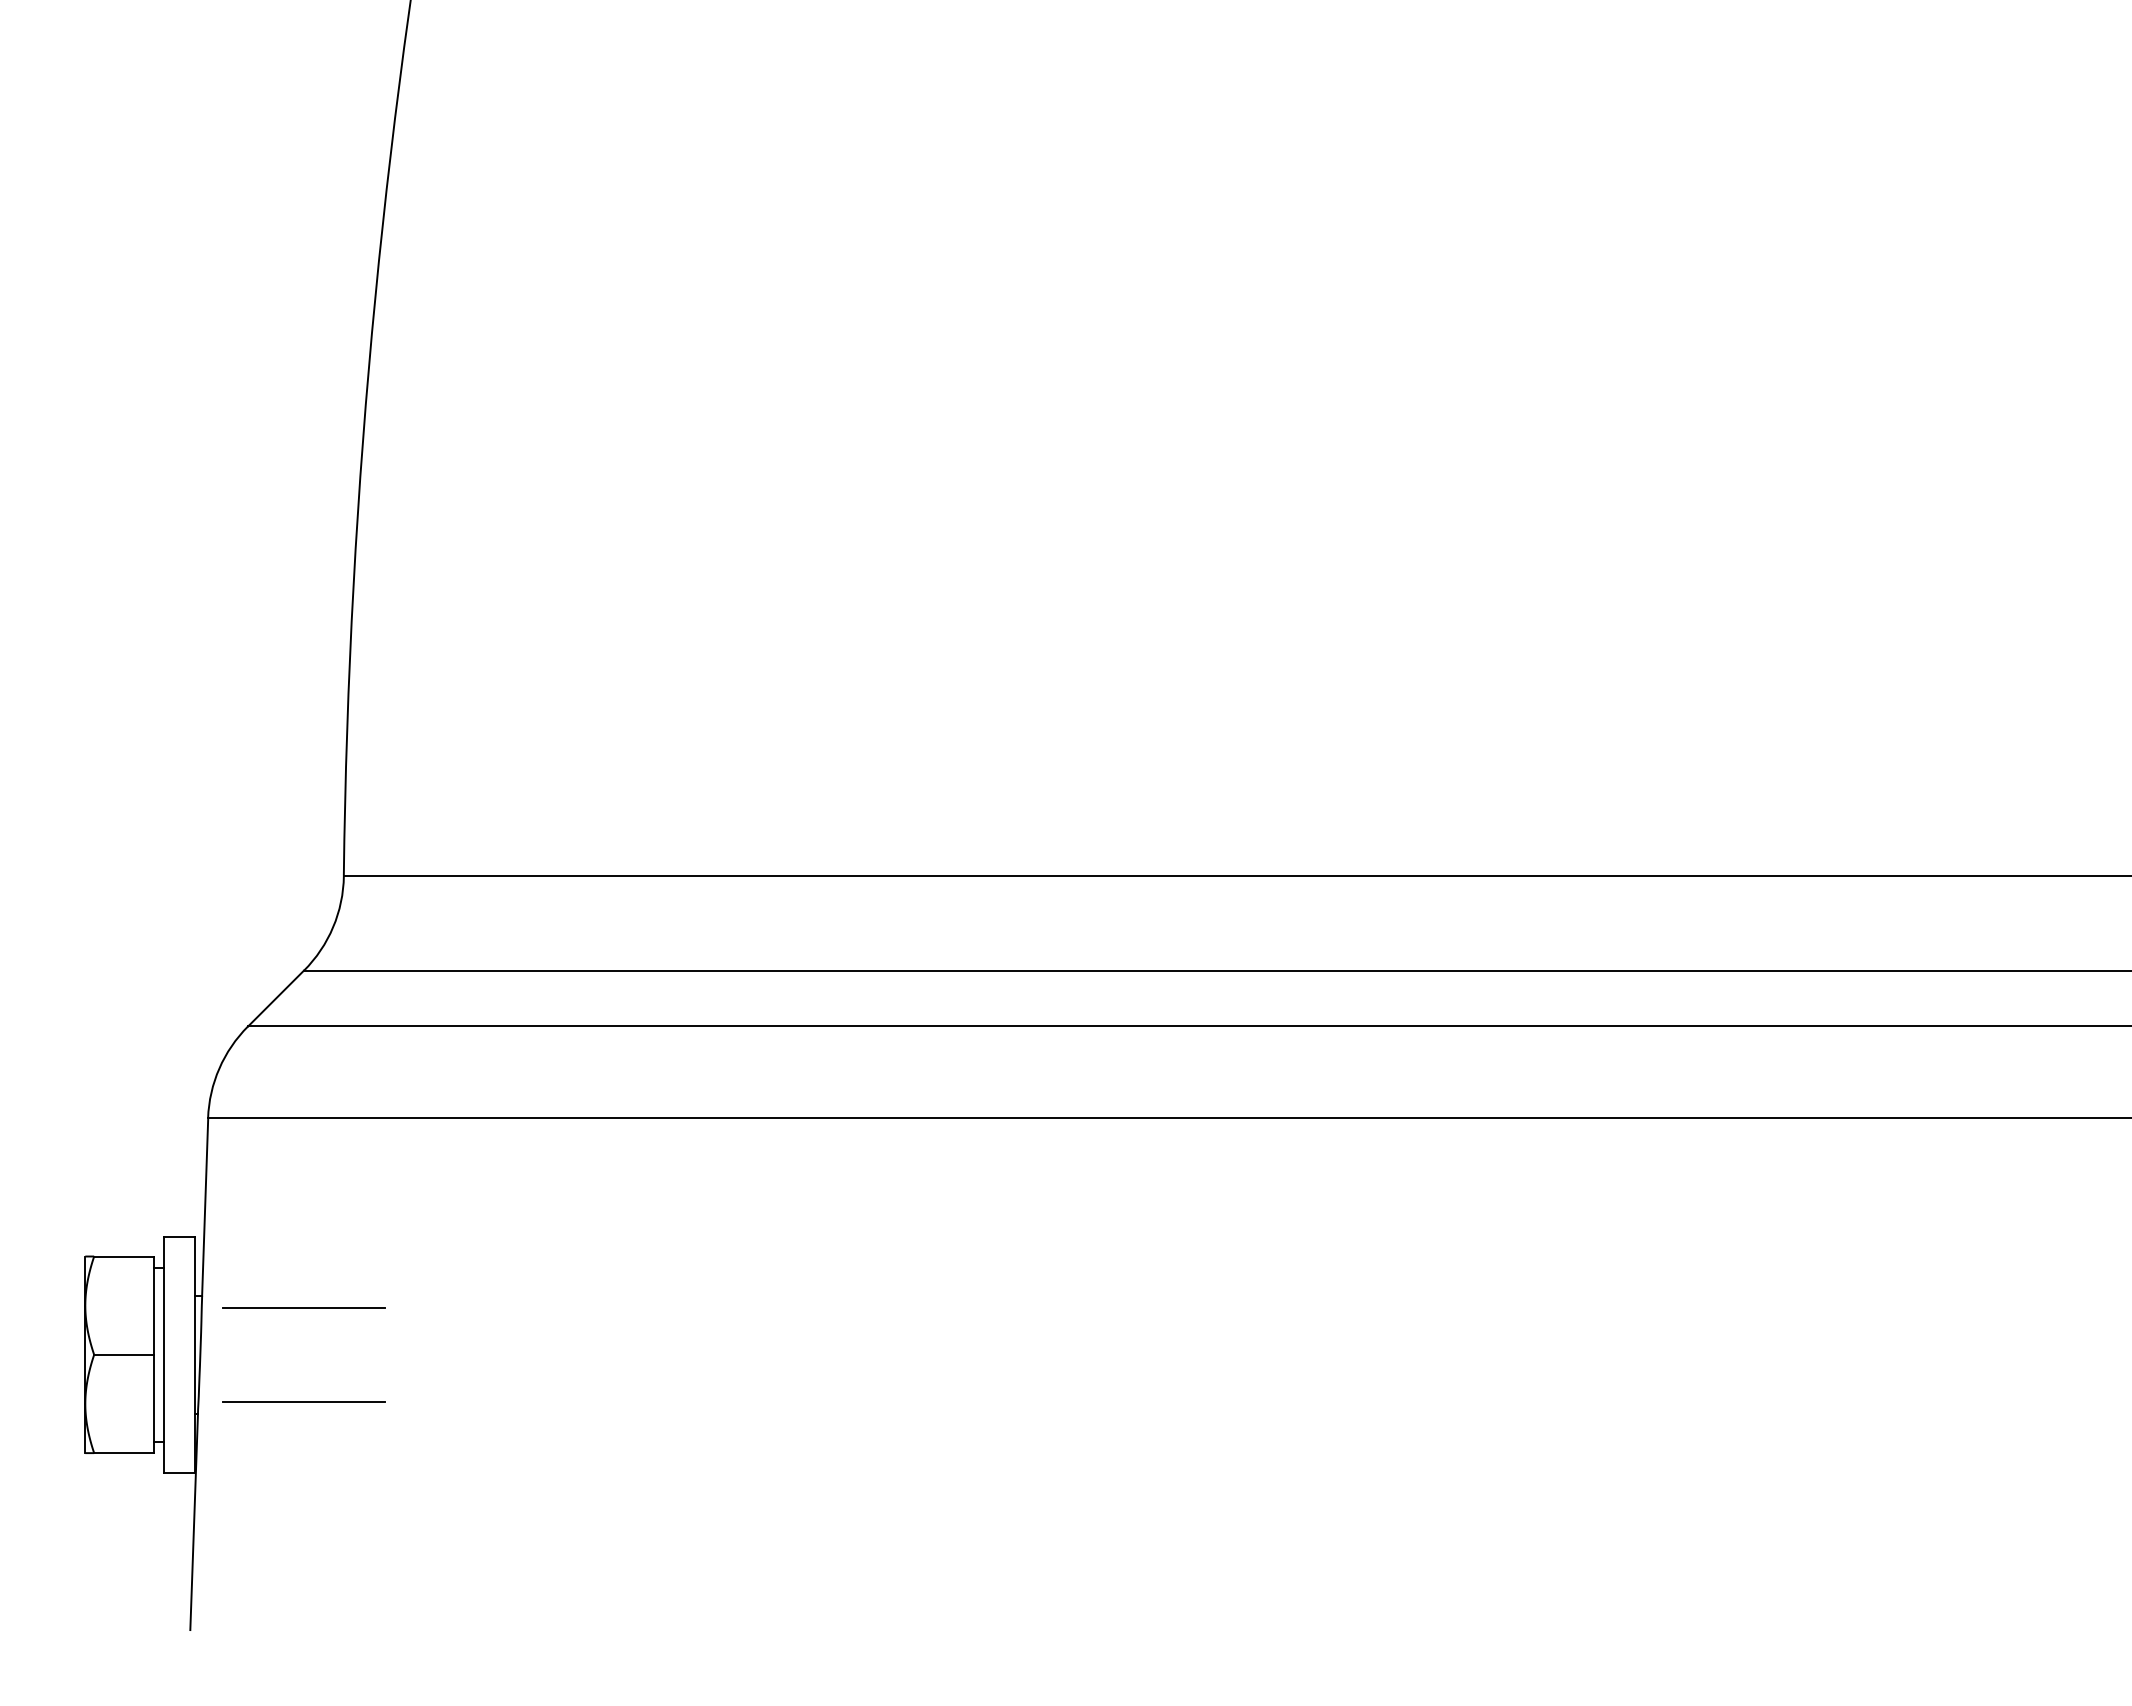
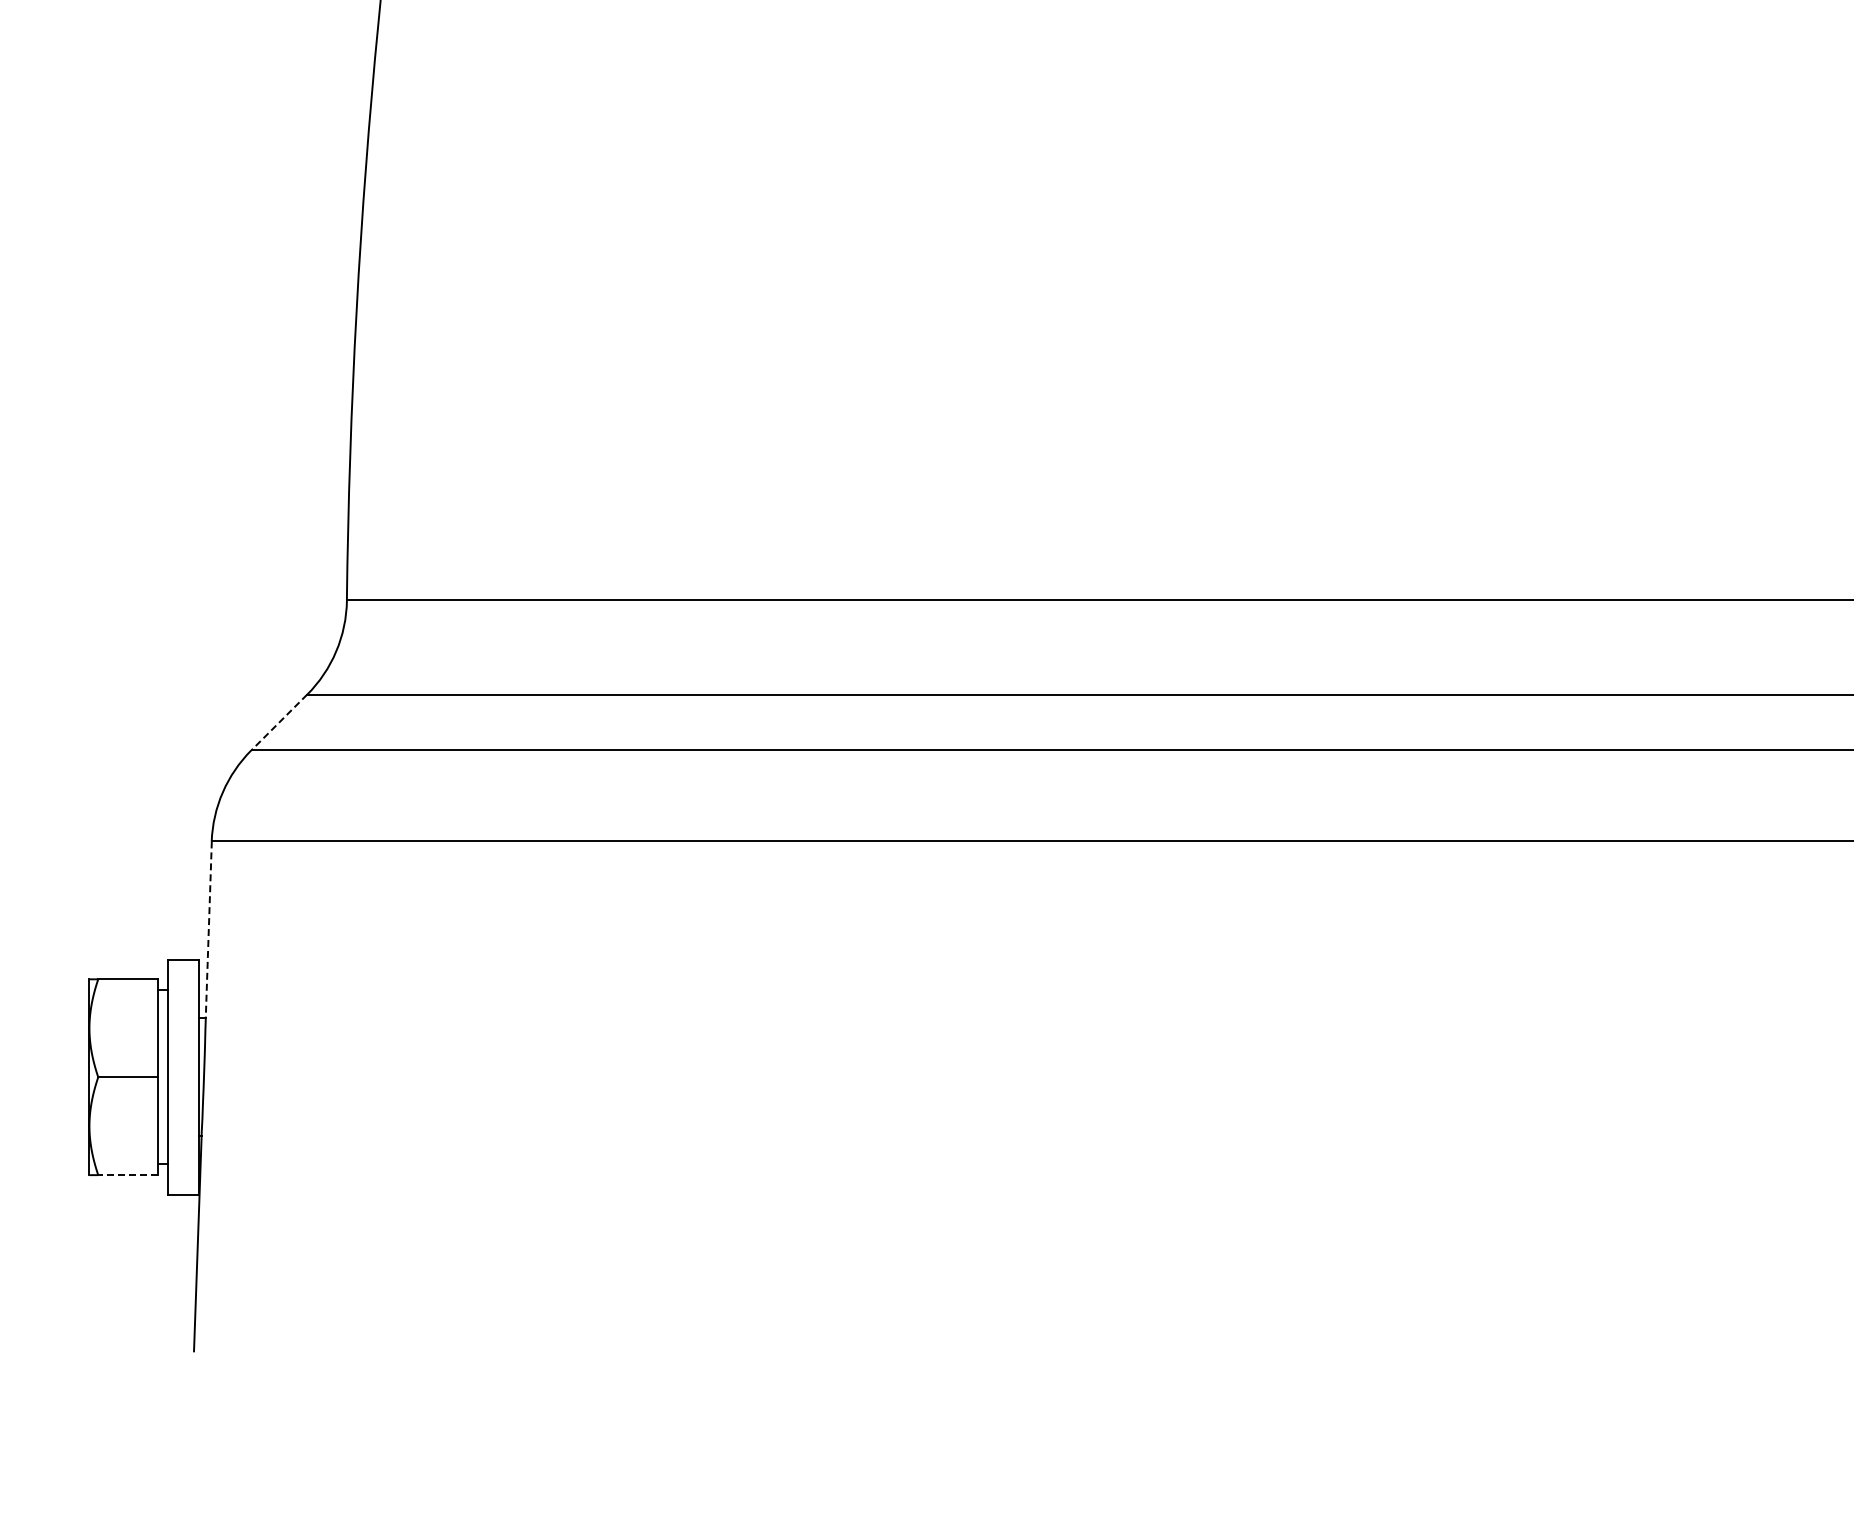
line: (275, 998) -> (278, 722), solid -> dashed
line: (205, 1206) -> (209, 929), solid -> dashed
line: (303, 1307) -> (306, 1030), removed
line: (303, 1402) -> (306, 1124), removed
line: (124, 1453) -> (128, 1175), solid -> dashed

